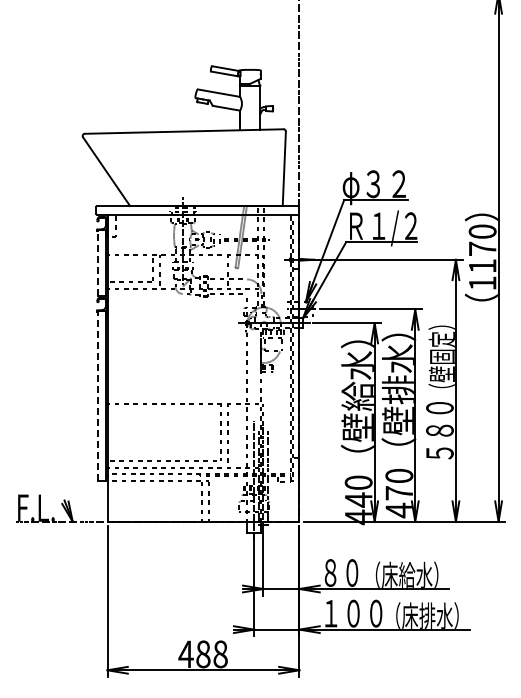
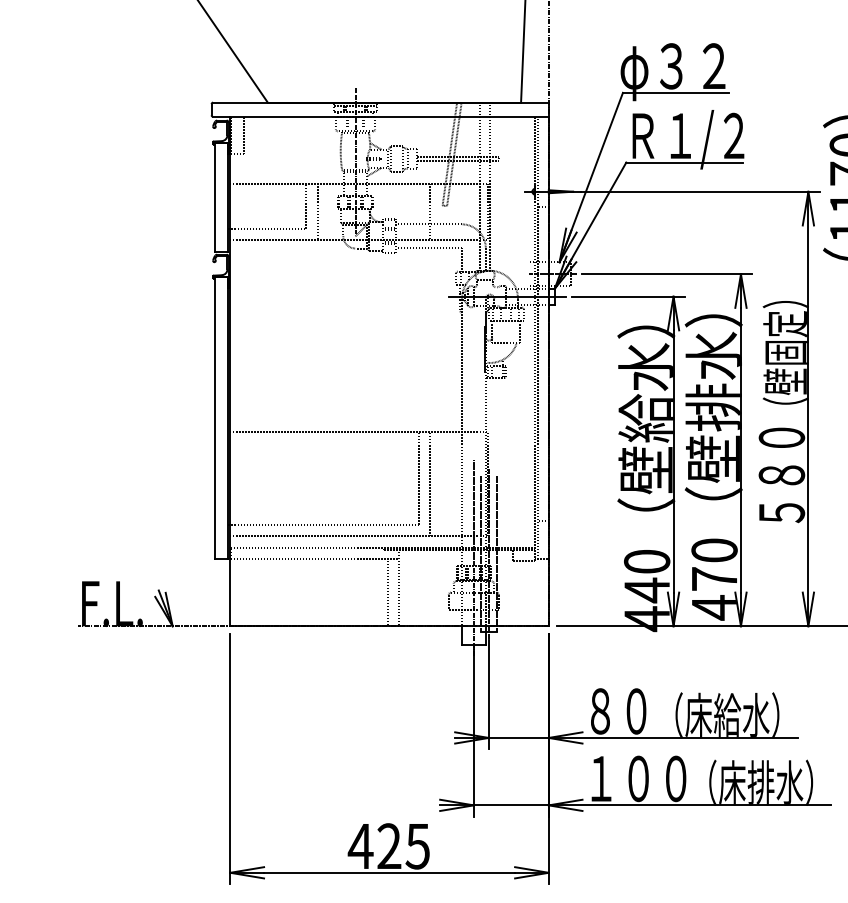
line: (98, 263) -> (215, 197), dashed -> solid
line: (98, 396) -> (215, 418), dashed -> solid
text: (211, 654) -> (402, 846), 488 -> 425

